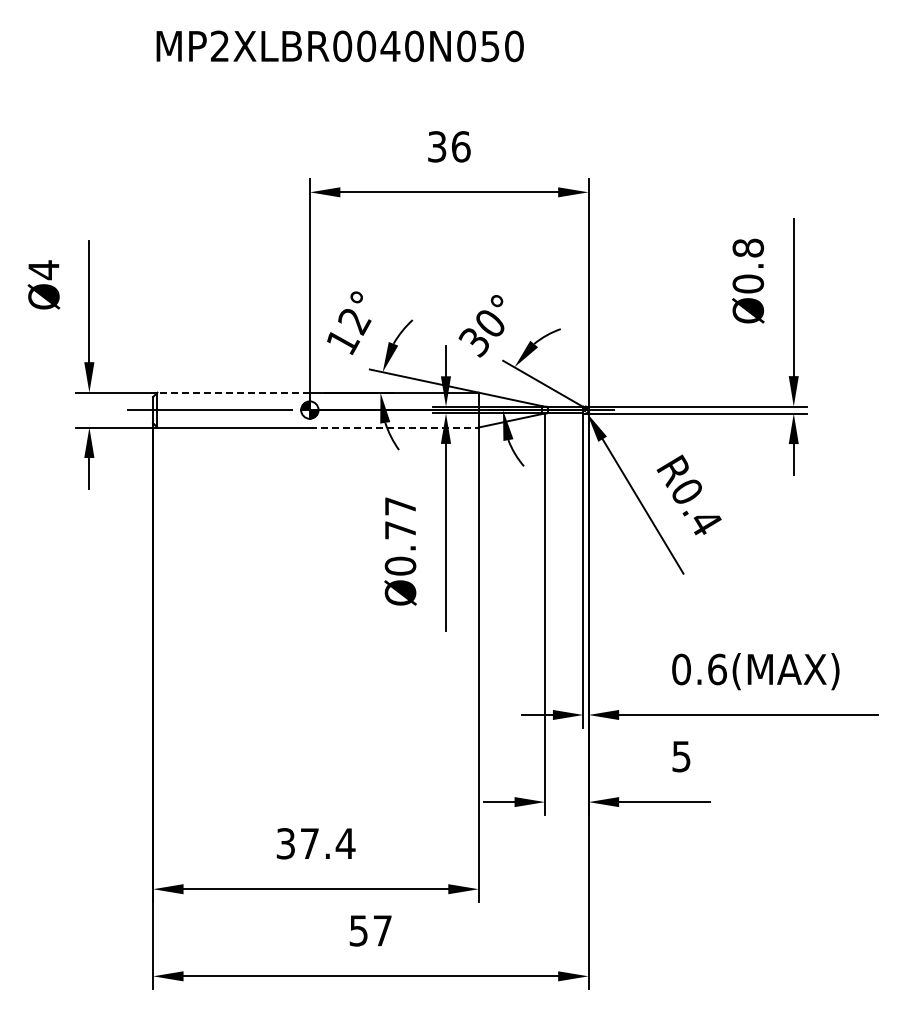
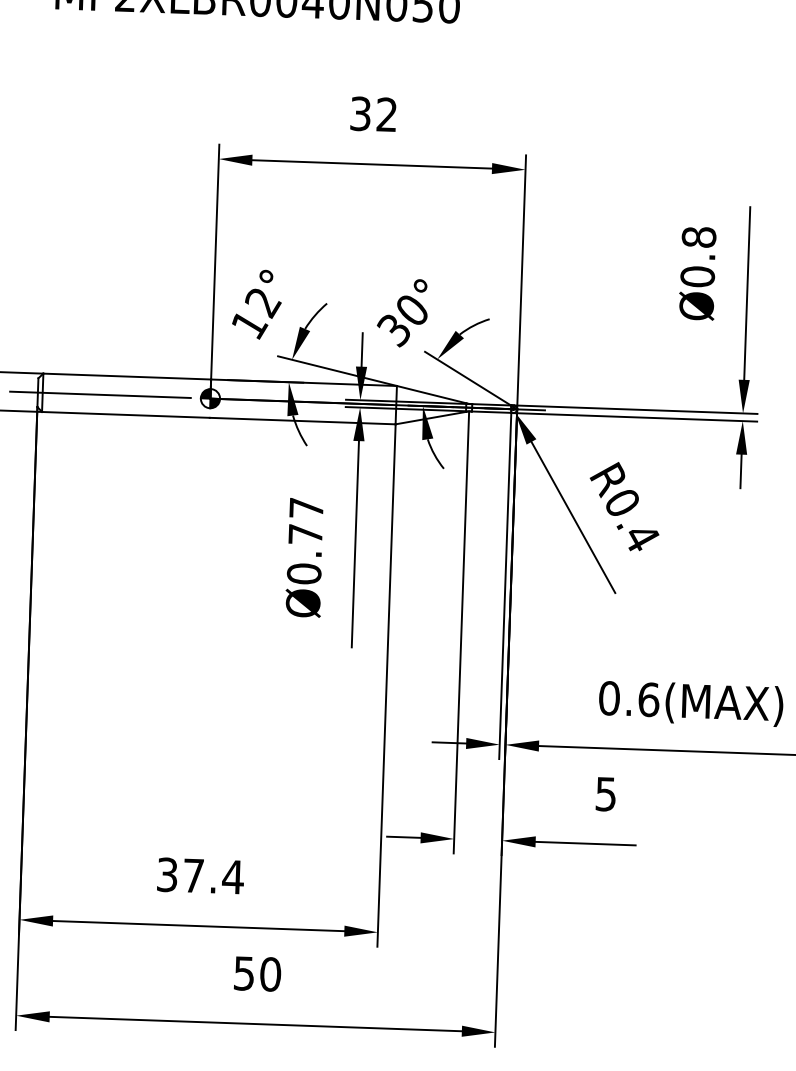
text: (461, 146) -> (387, 114), 36 -> 32
line: (233, 392) -> (127, 376), dashed -> solid
line: (394, 427) -> (302, 421), dashed -> solid
text: (382, 930) -> (270, 974), 57 -> 50

